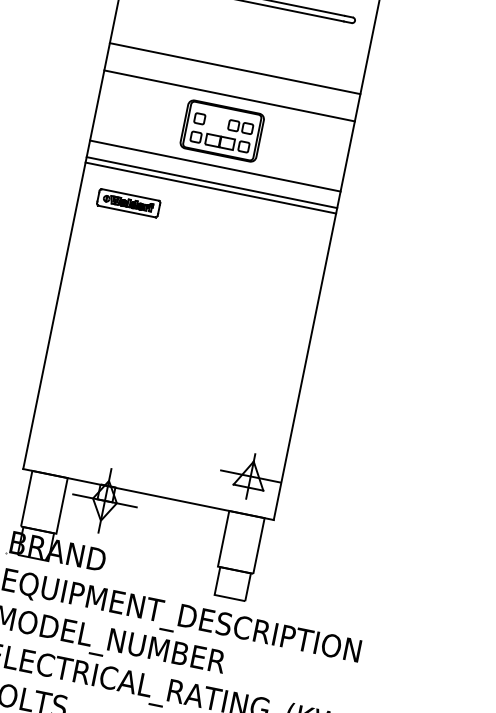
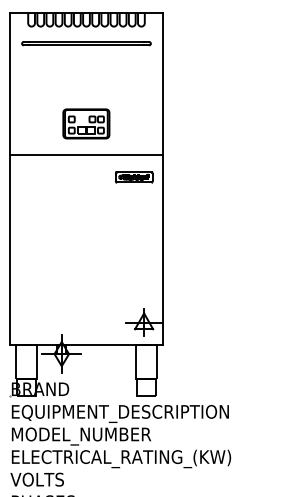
line: (235, 67) -> (86, 85), removed
line: (229, 95) -> (86, 102), removed
line: (215, 166) -> (86, 145), removed
line: (210, 187) -> (86, 158), removed
part: (127, 203) -> (133, 177), moved

